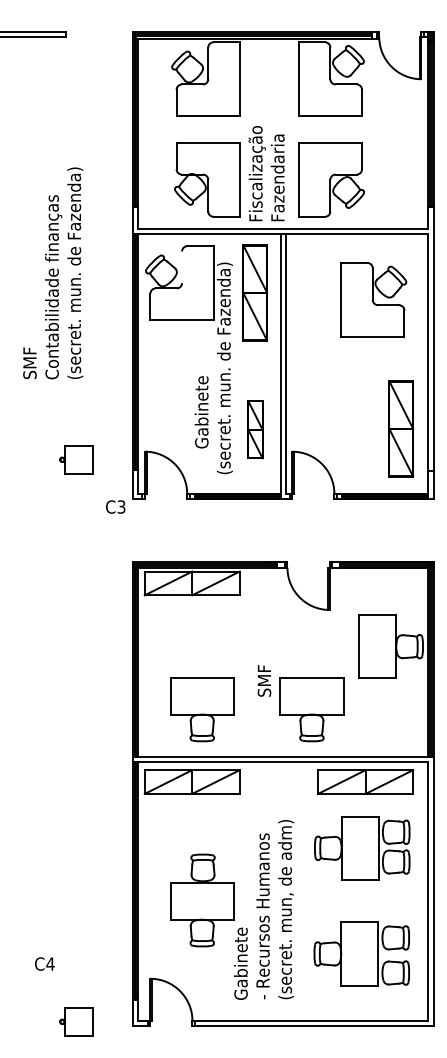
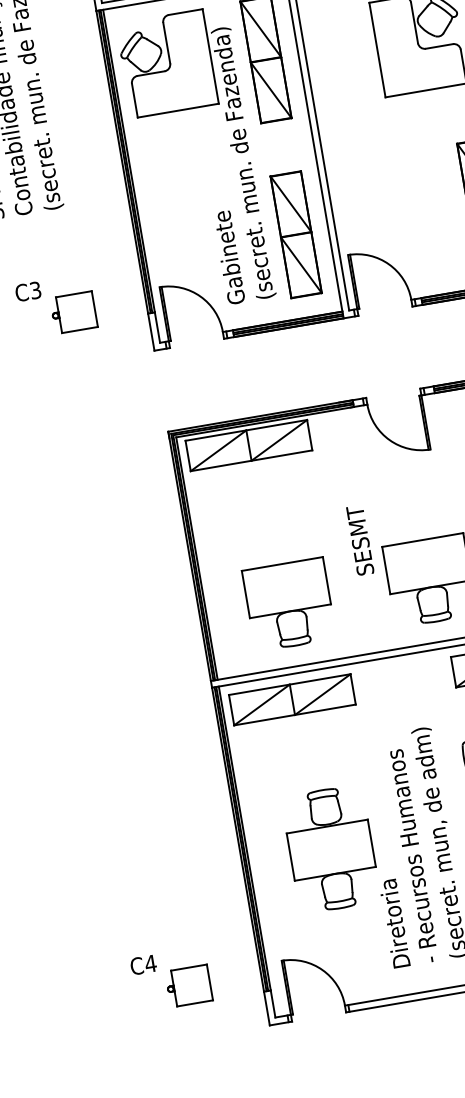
line: (182, 267) -> (167, 43), added
text: (201, 412) -> (229, 258), moved
part: (255, 429) -> (296, 234), size x1.67
text: (115, 506) -> (27, 291), moved
text: (264, 663) -> (358, 532), SMF -> SESMT
text: (240, 963) -> (393, 921), Gabinete -> Diretoria
part: (76, 1021) -> (188, 985), moved

